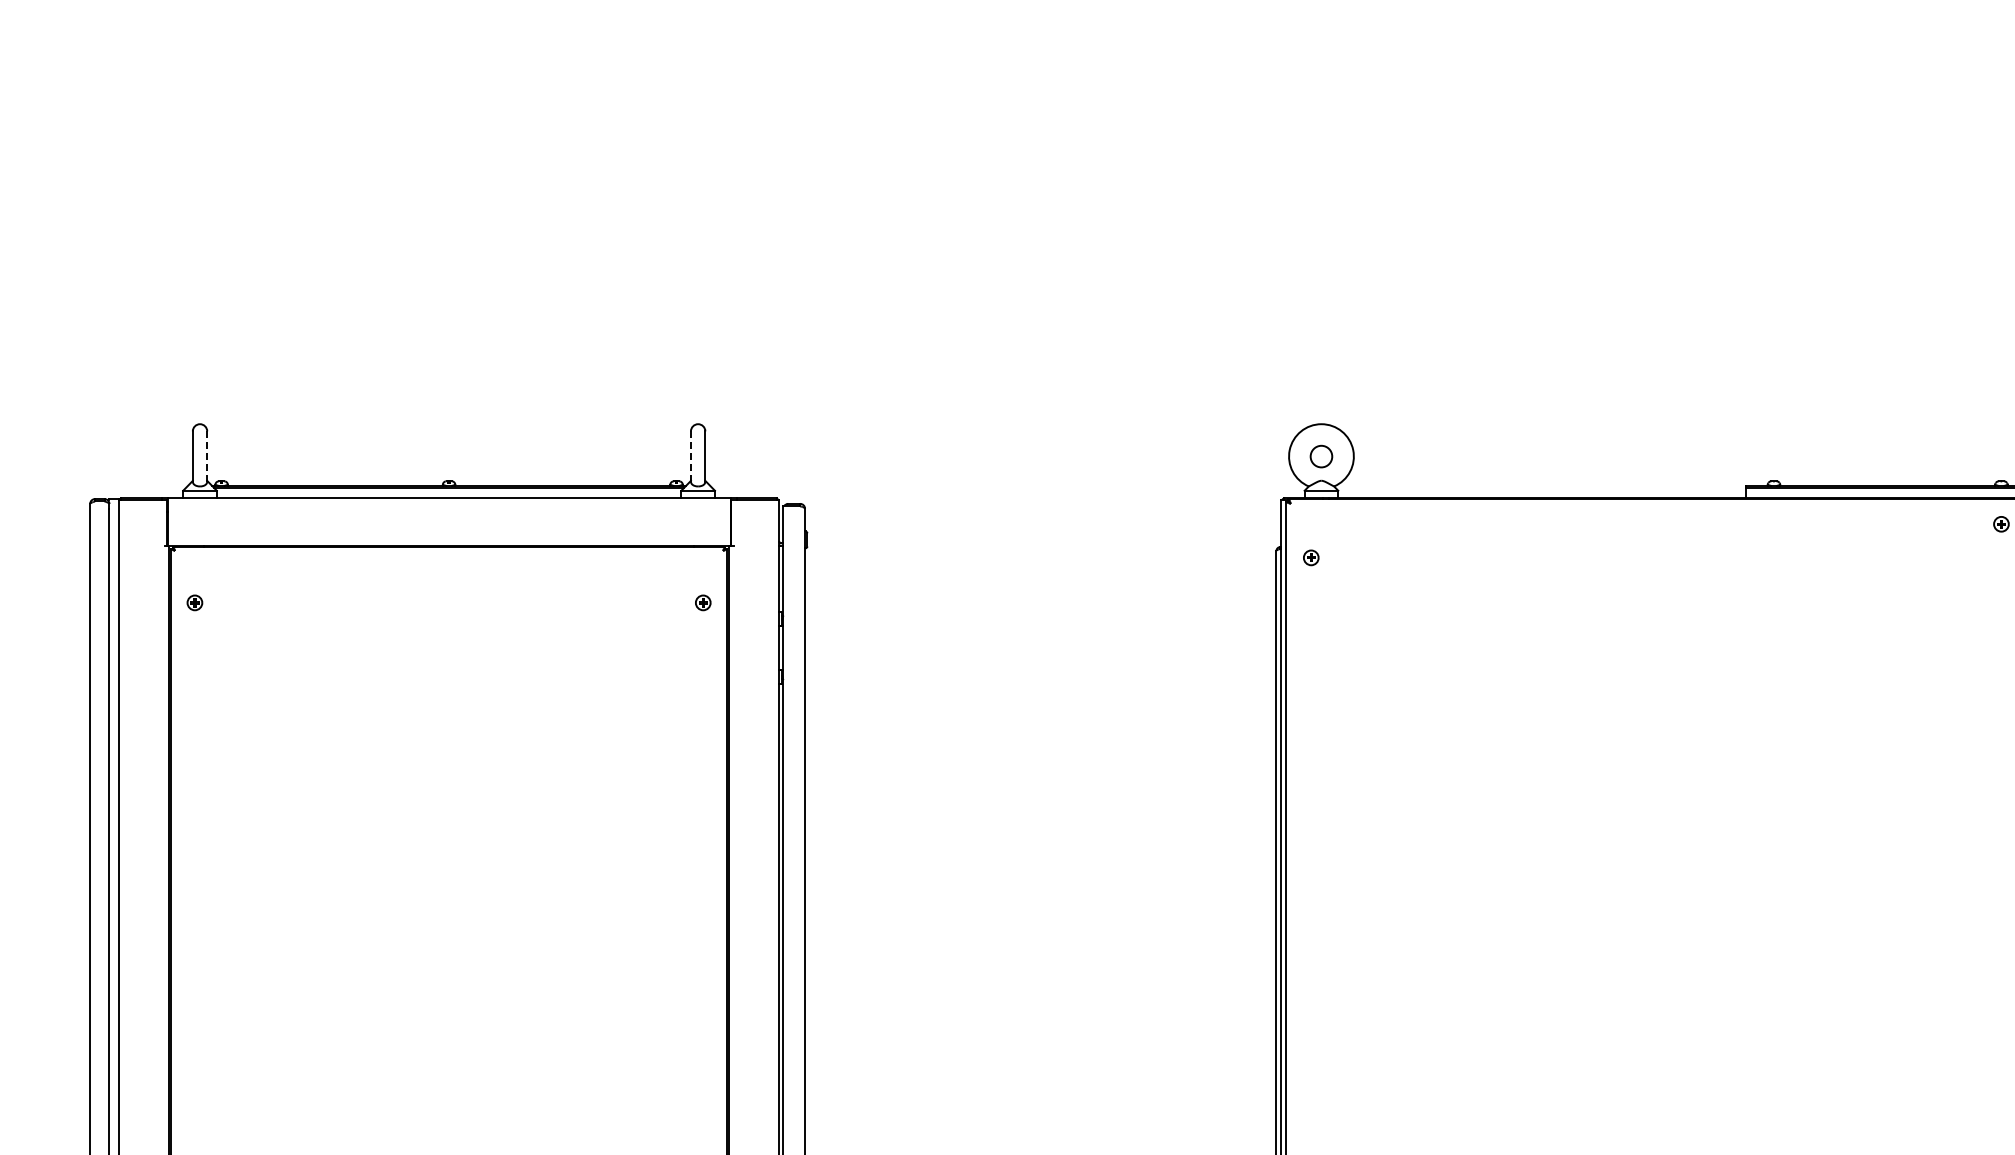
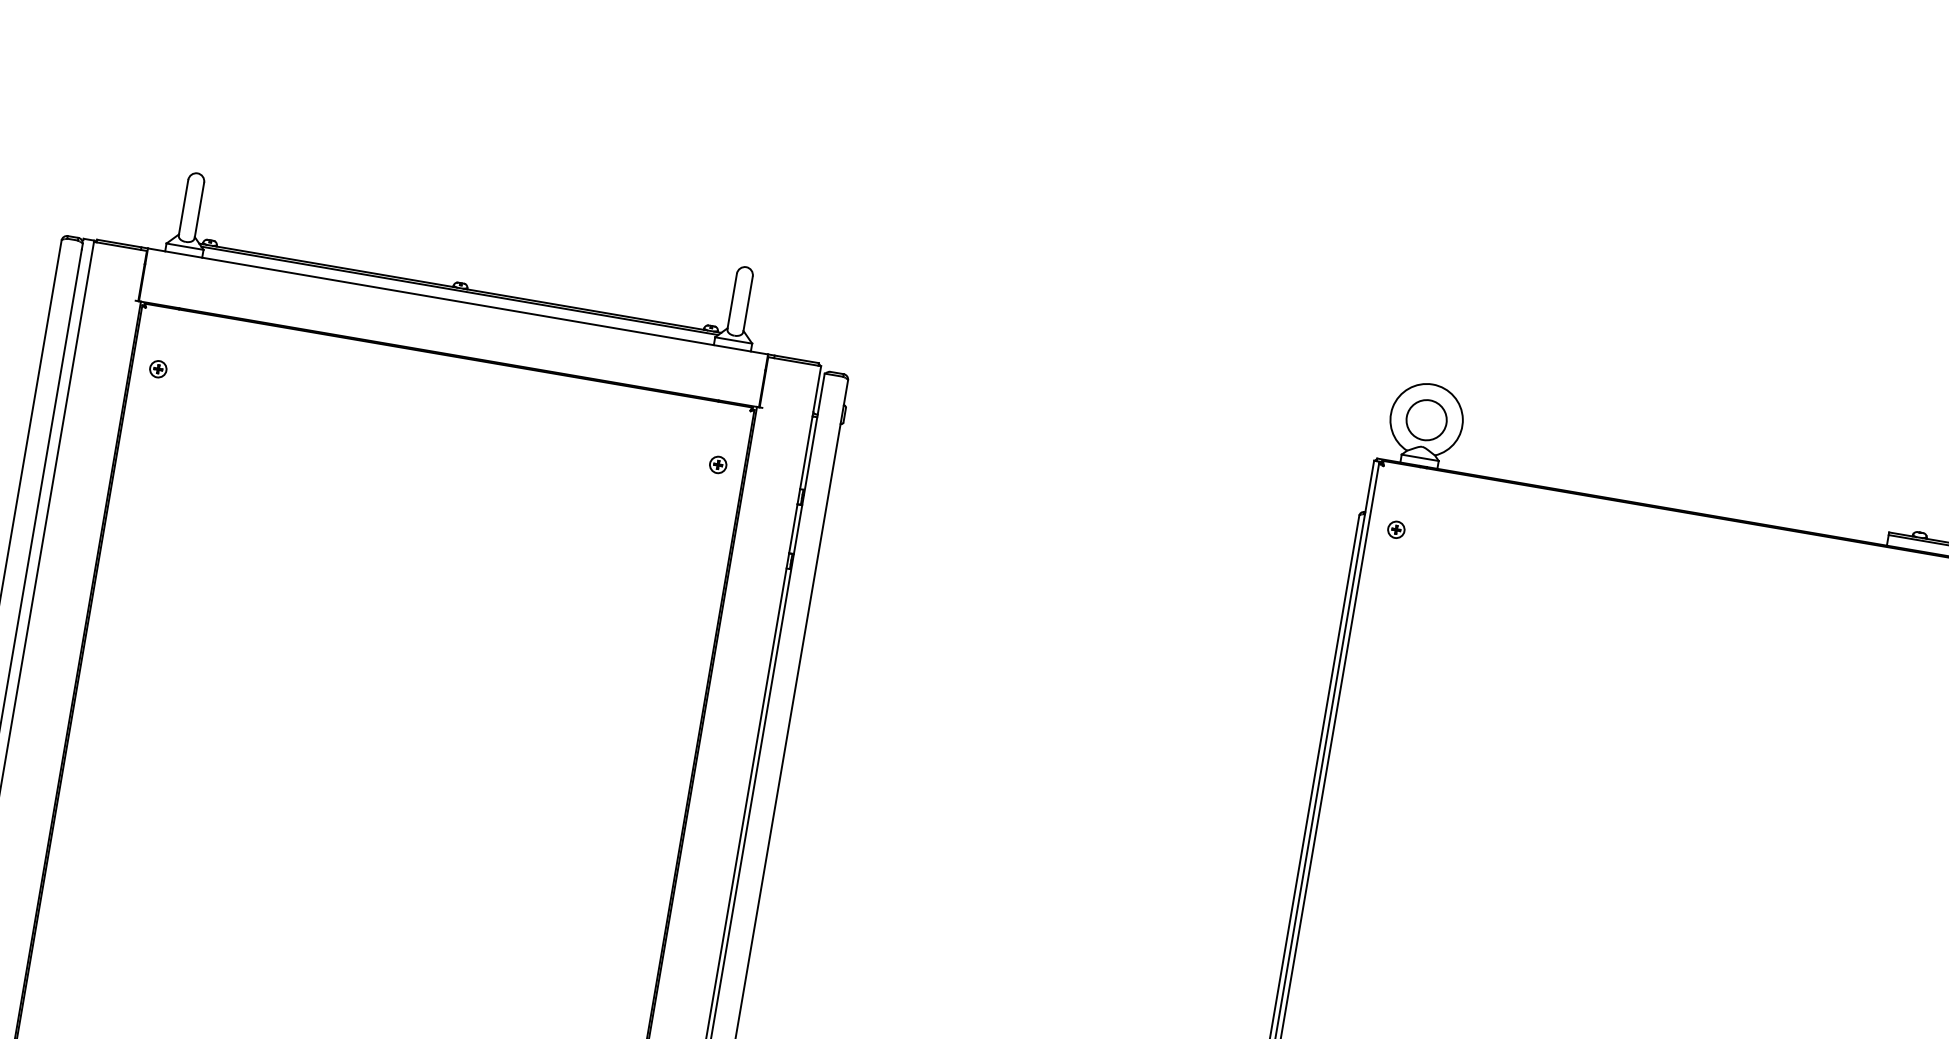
circle: (1321, 456) -> (1426, 420), size x1.67
line: (207, 457) -> (199, 211), dashed -> solid
line: (690, 457) -> (731, 302), dashed -> solid

